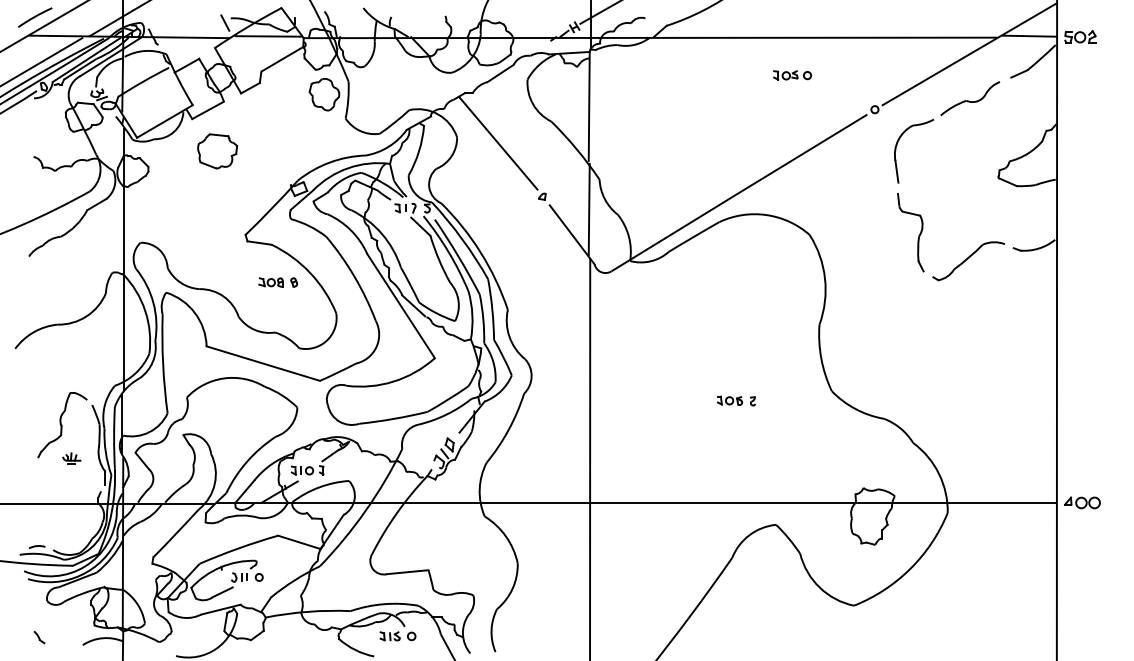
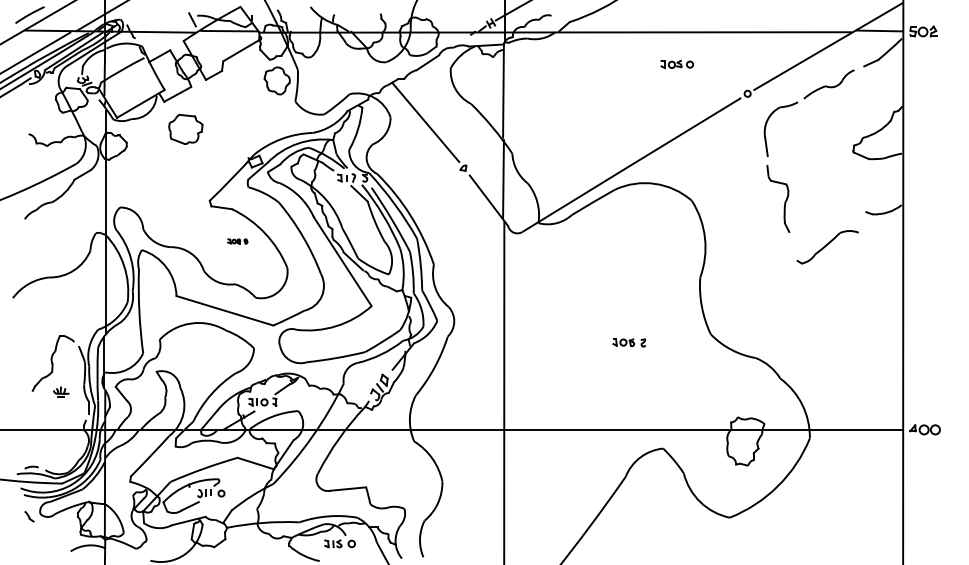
part: (968, 261) -> (827, 247), moved
part: (278, 282) -> (237, 241), size x0.6
part: (39, 637) -> (29, 516), moved

